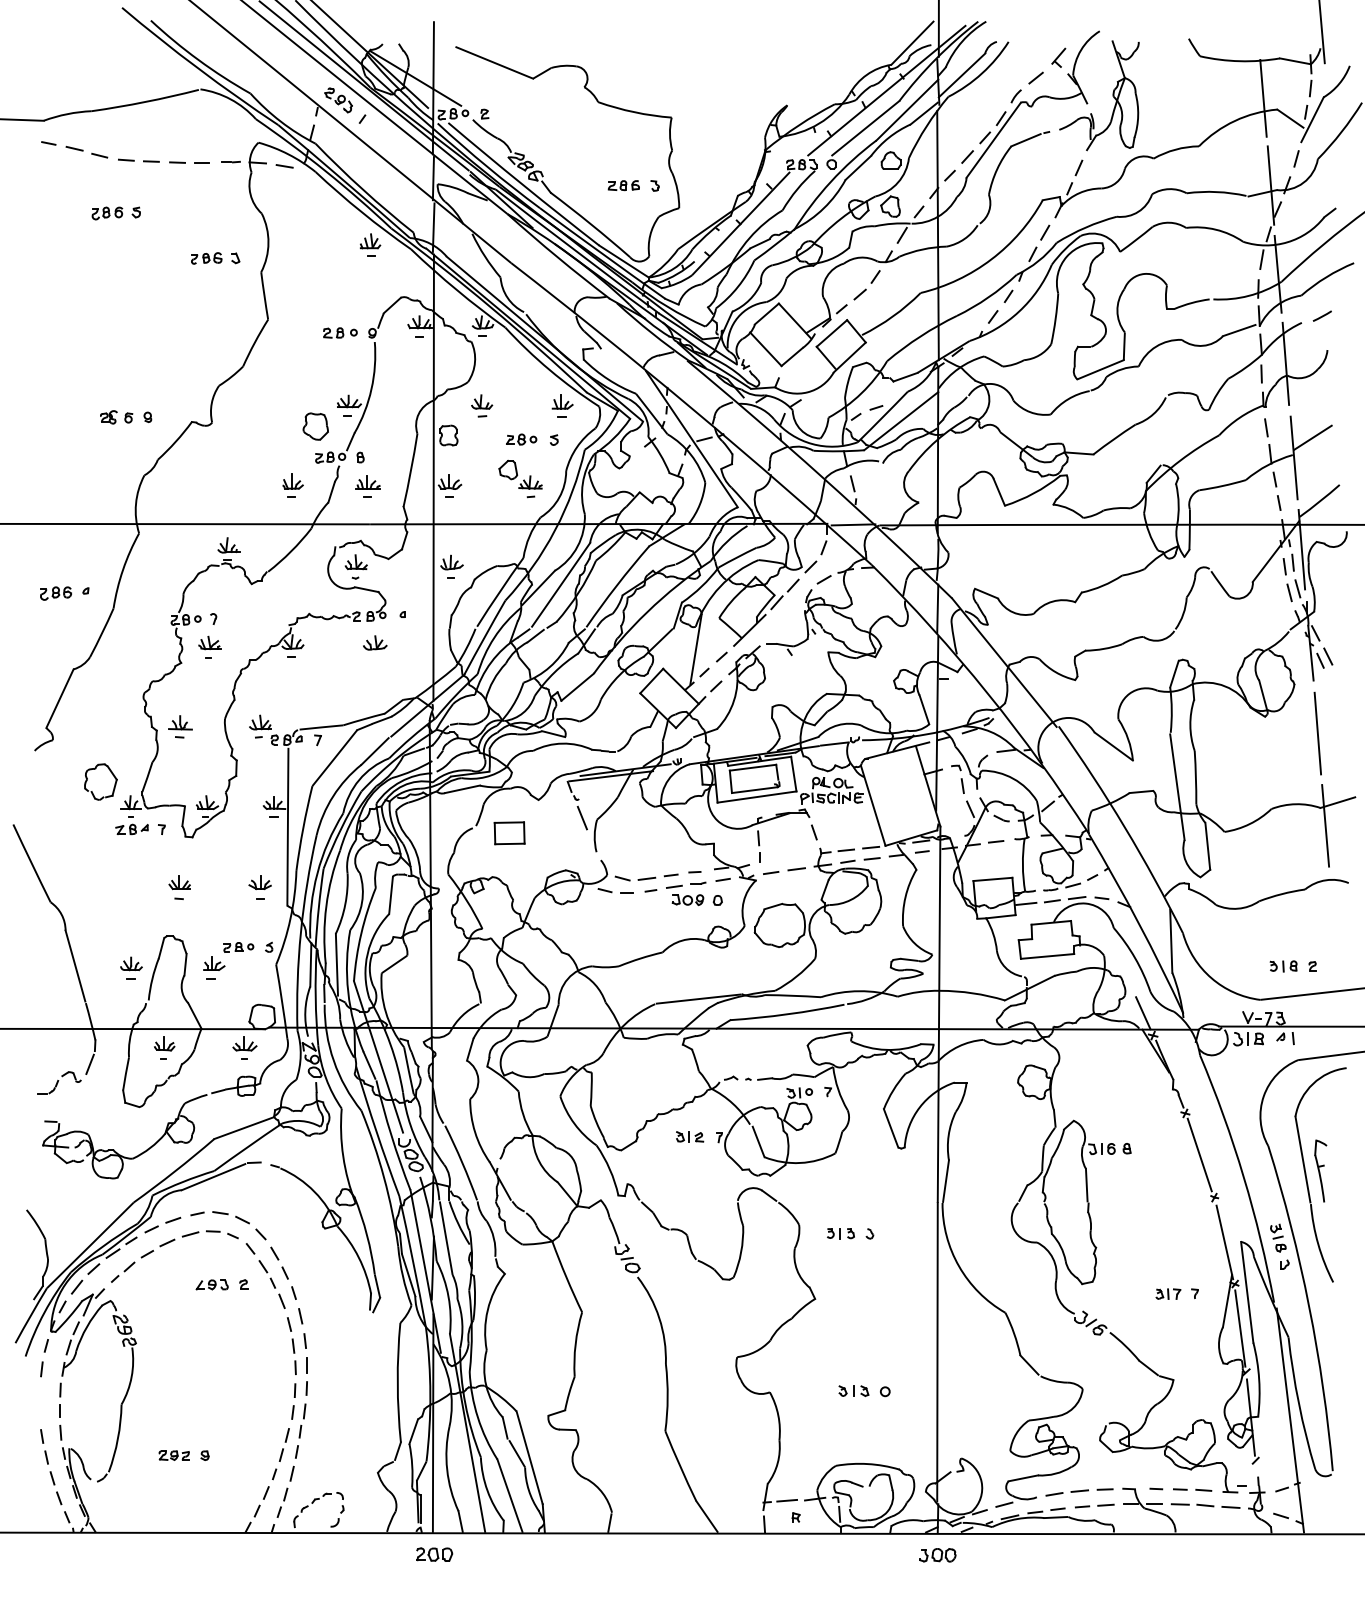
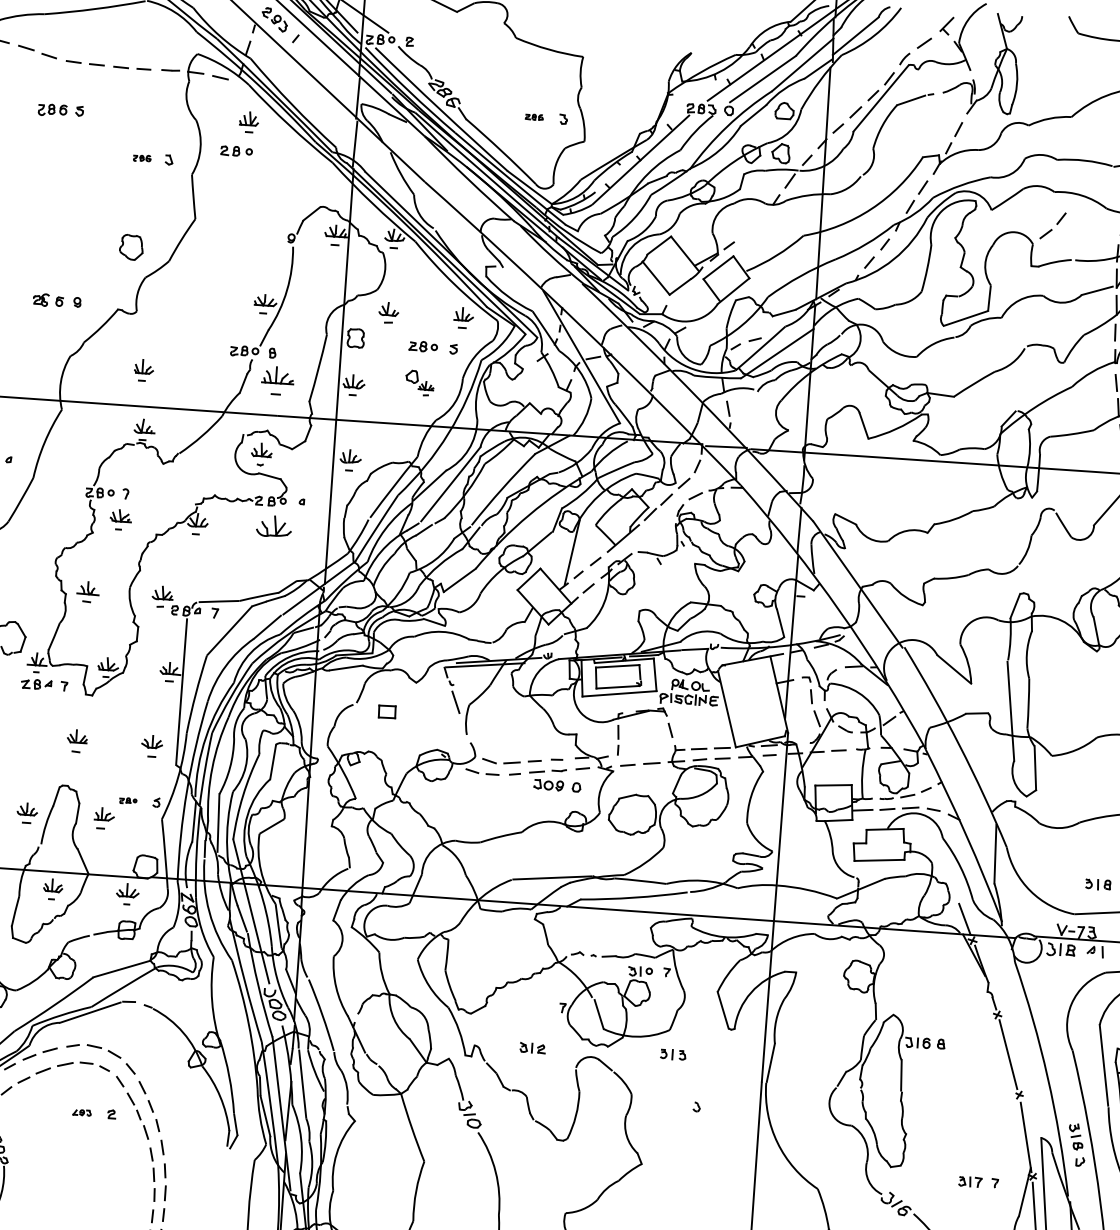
part: (623, 185) -> (534, 116), size x0.6
part: (370, 244) -> (249, 121), moved
part: (206, 258) -> (141, 158), size x0.6
part: (866, 285) -> (1052, 226), moved
part: (340, 332) -> (236, 150), moved
part: (315, 426) -> (131, 247), moved
part: (520, 478) -> (419, 382), size x0.7
part: (292, 485) -> (143, 370), moved
part: (367, 486) -> (277, 380), size x1.4
part: (375, 642) -> (274, 526), size x1.6
part: (509, 833) -> (387, 712), size x0.6
part: (238, 947) -> (128, 800), size x0.6
part: (690, 1136) -> (533, 1047), moved
part: (840, 1233) -> (672, 1054), moved
part: (211, 1284) -> (81, 1112), size x0.6

